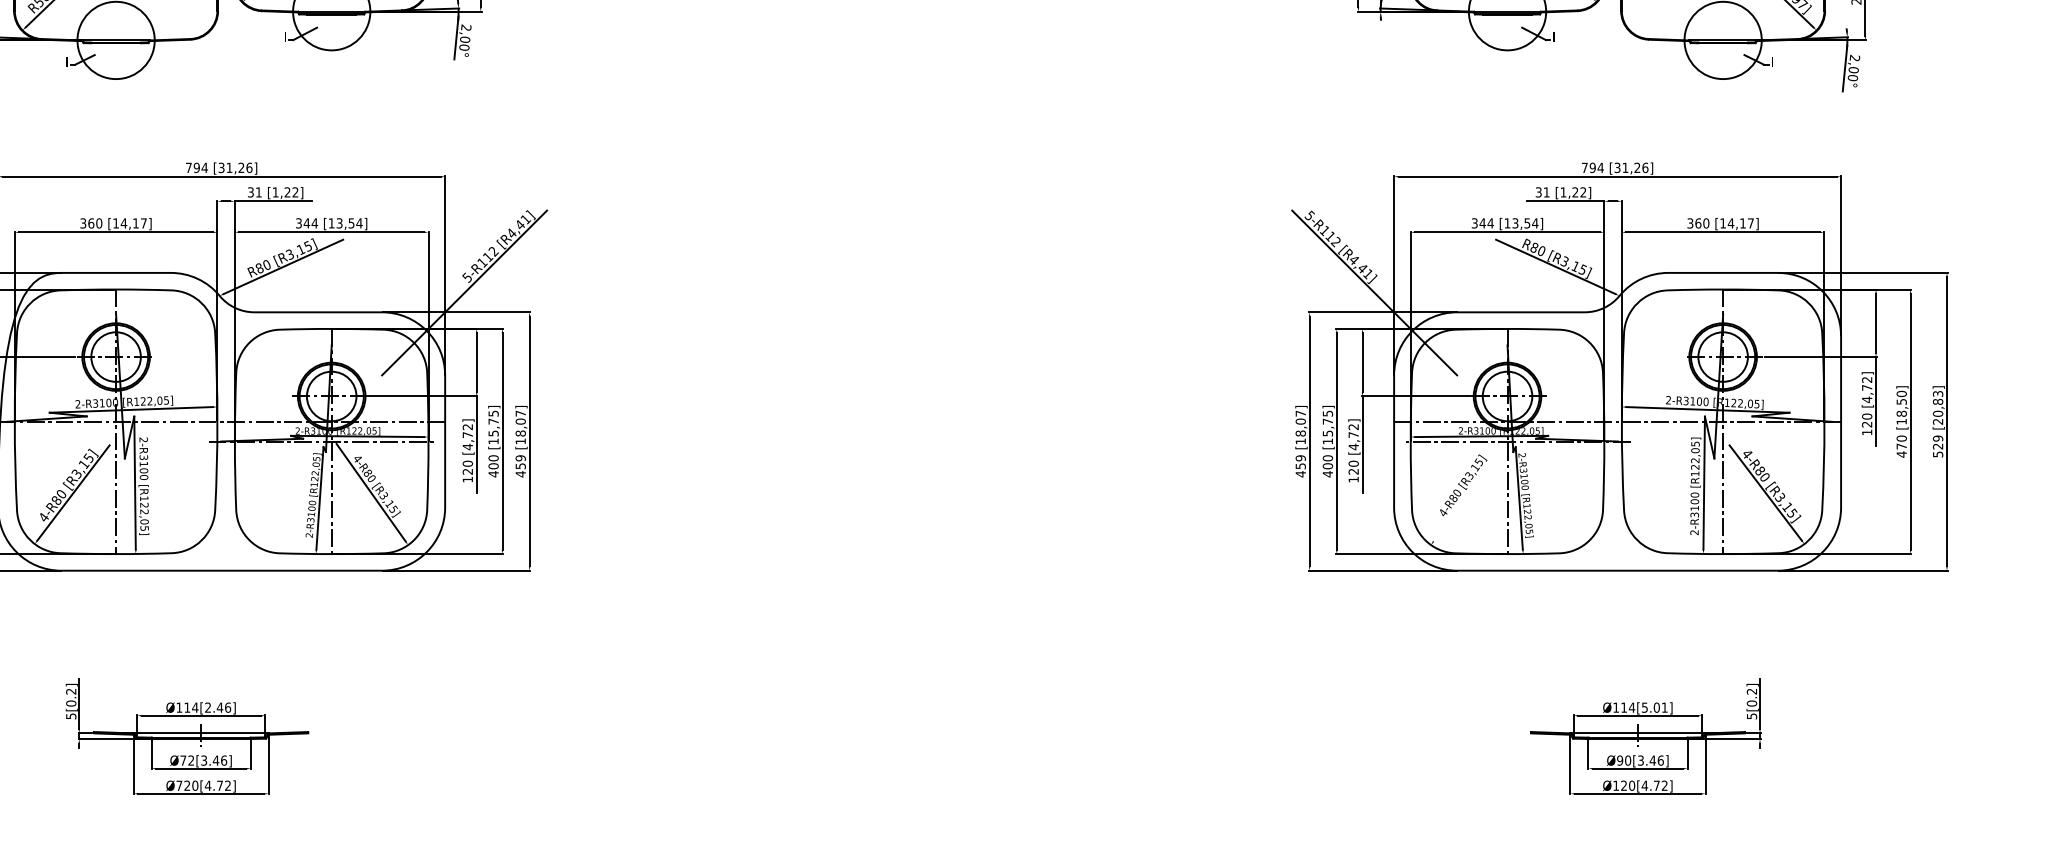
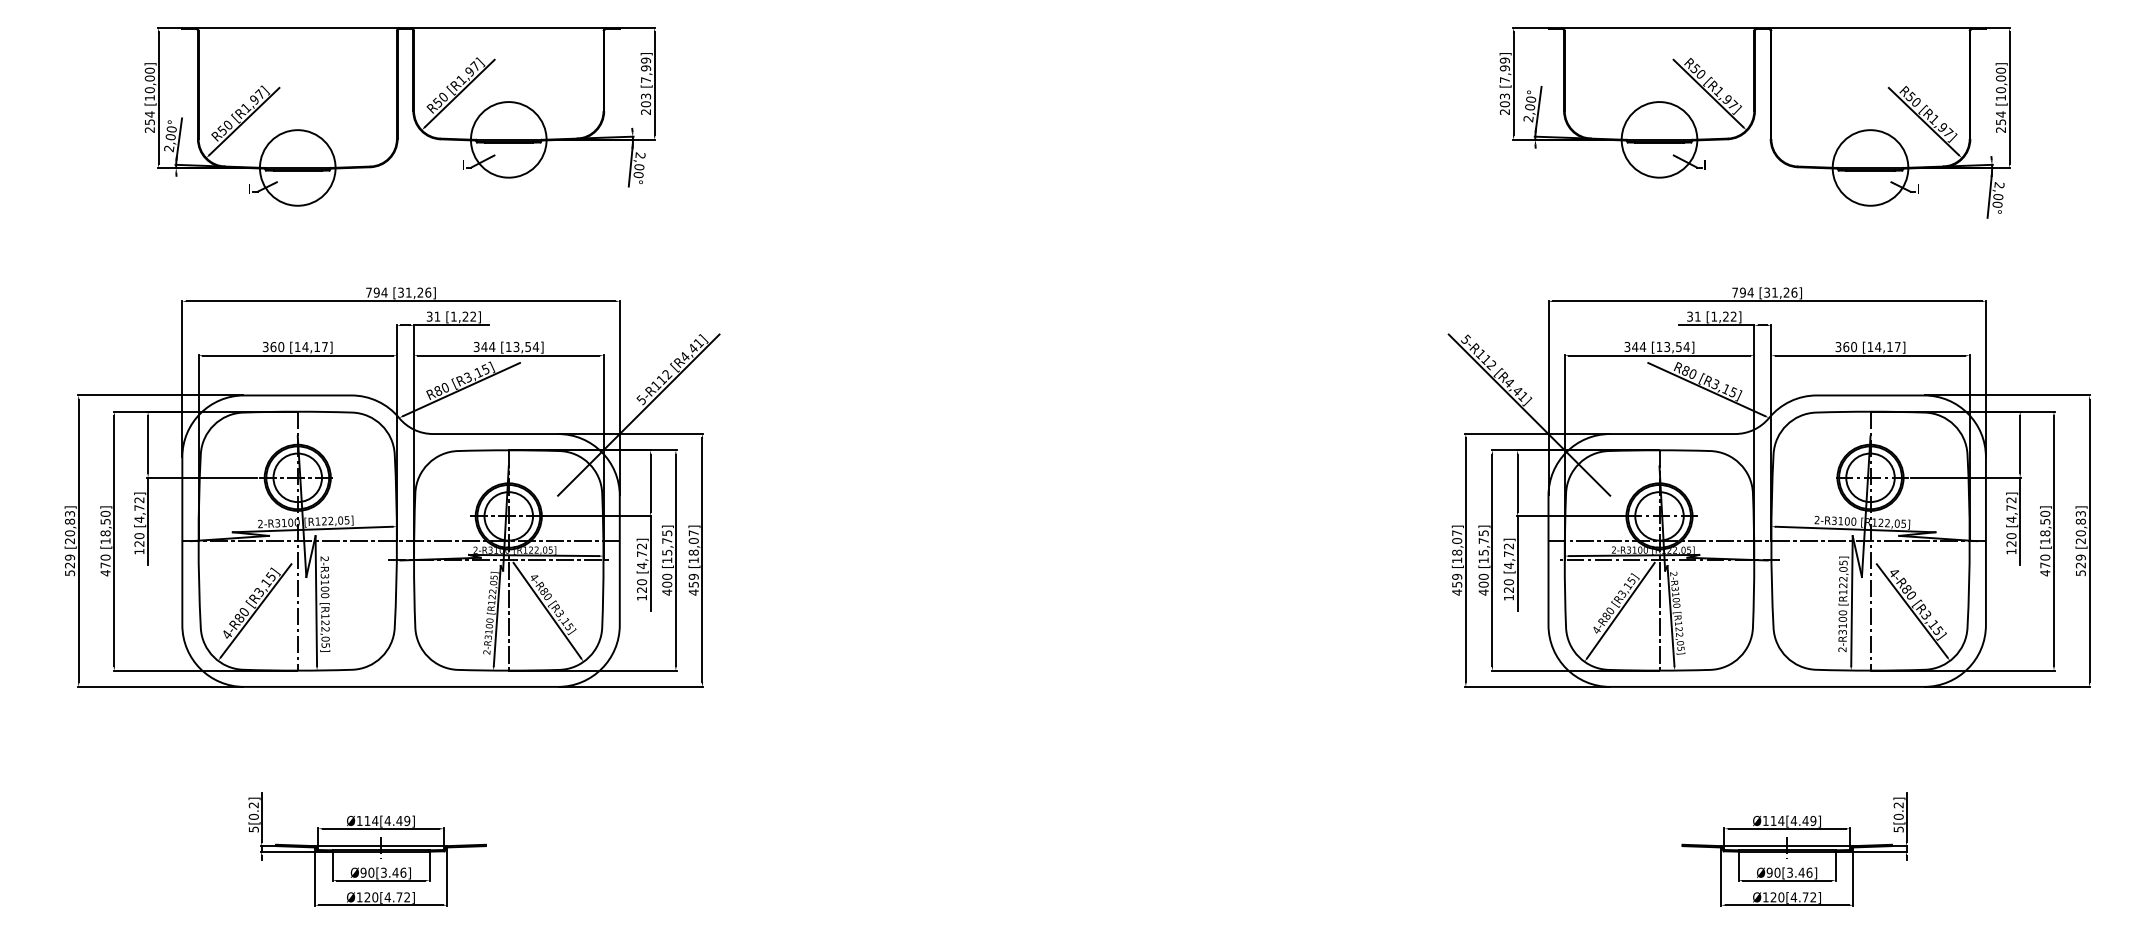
line: (1467, 492) -> (1620, 610), added
text: (218, 707) -> (397, 820), Ø114[2.46] -> Ø114[4.49]
text: (1654, 707) -> (1803, 820), Ø114[5.01] -> Ø114[4.49]
text: (187, 760) -> (367, 872), Ø72[3.46] -> Ø90[3.46]
text: (179, 785) -> (359, 897), Ø720[4.72] -> Ø120[4.72]

